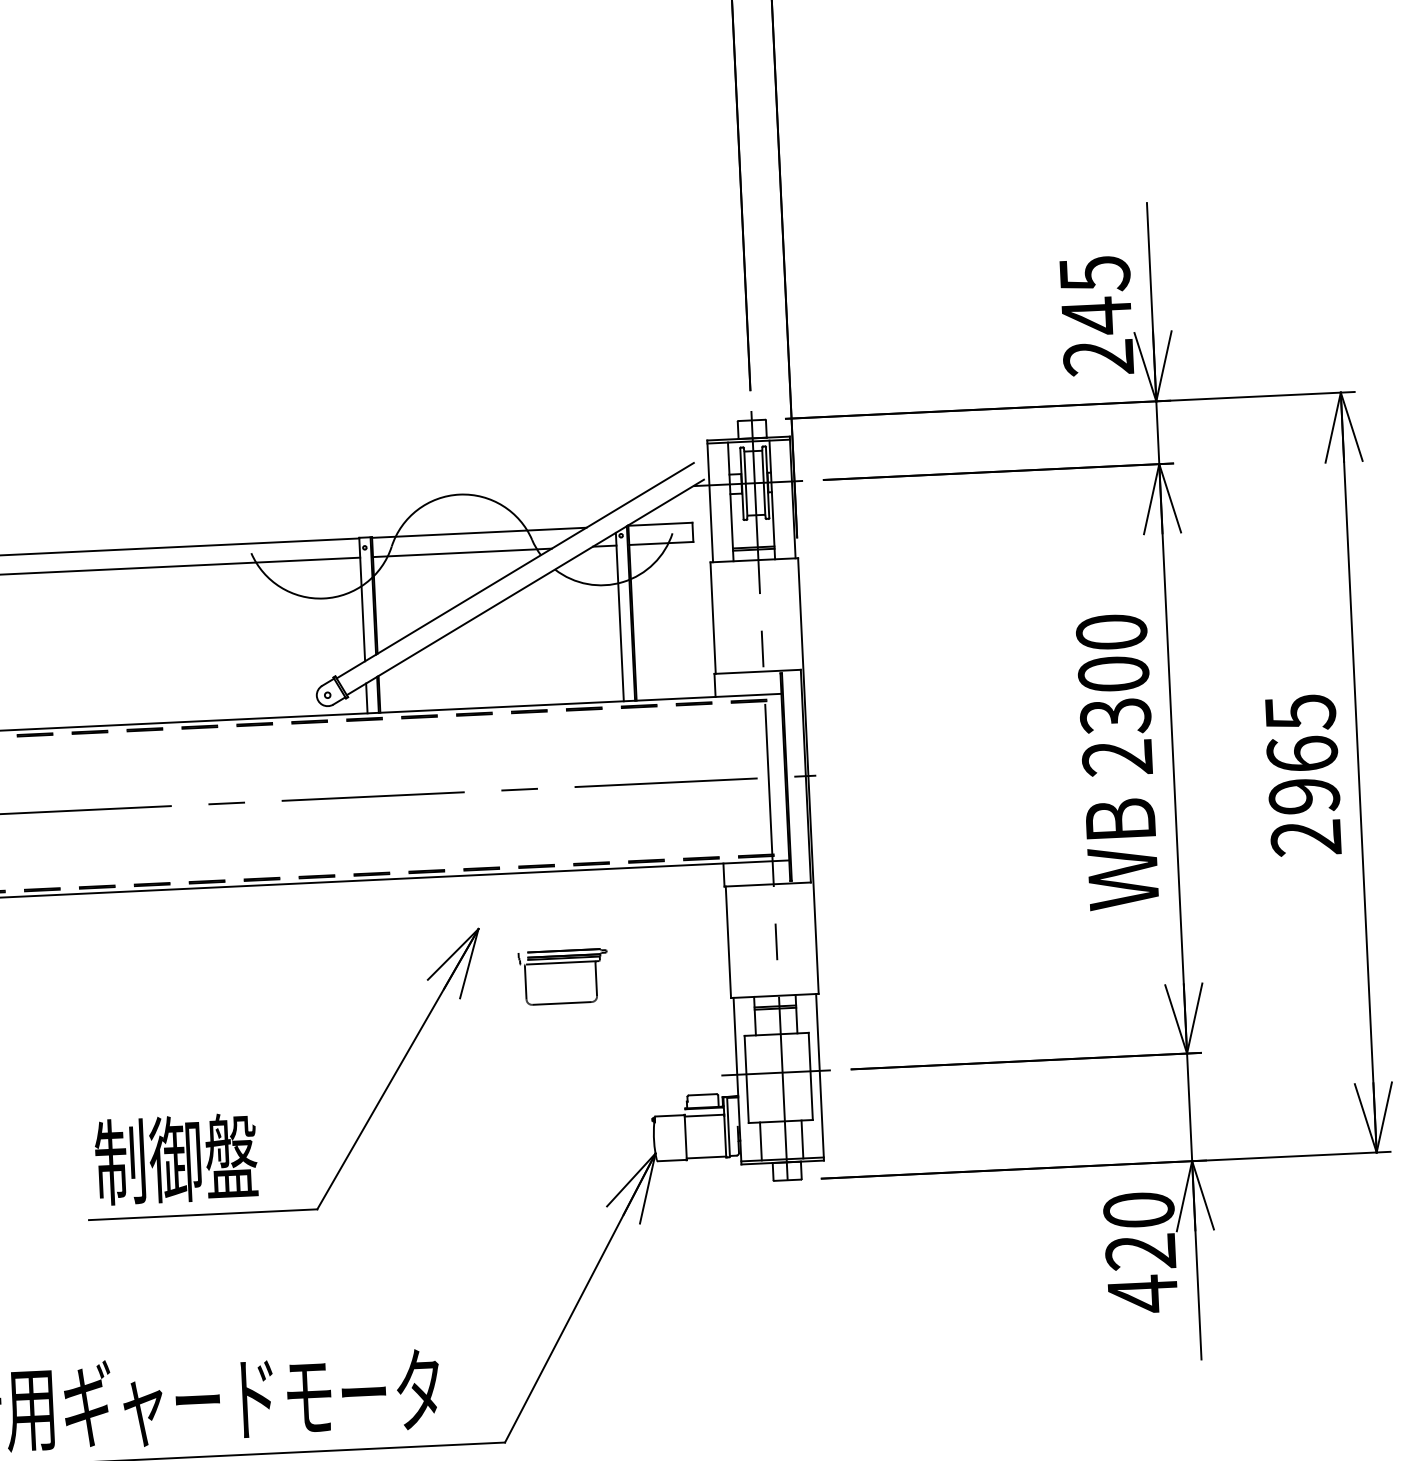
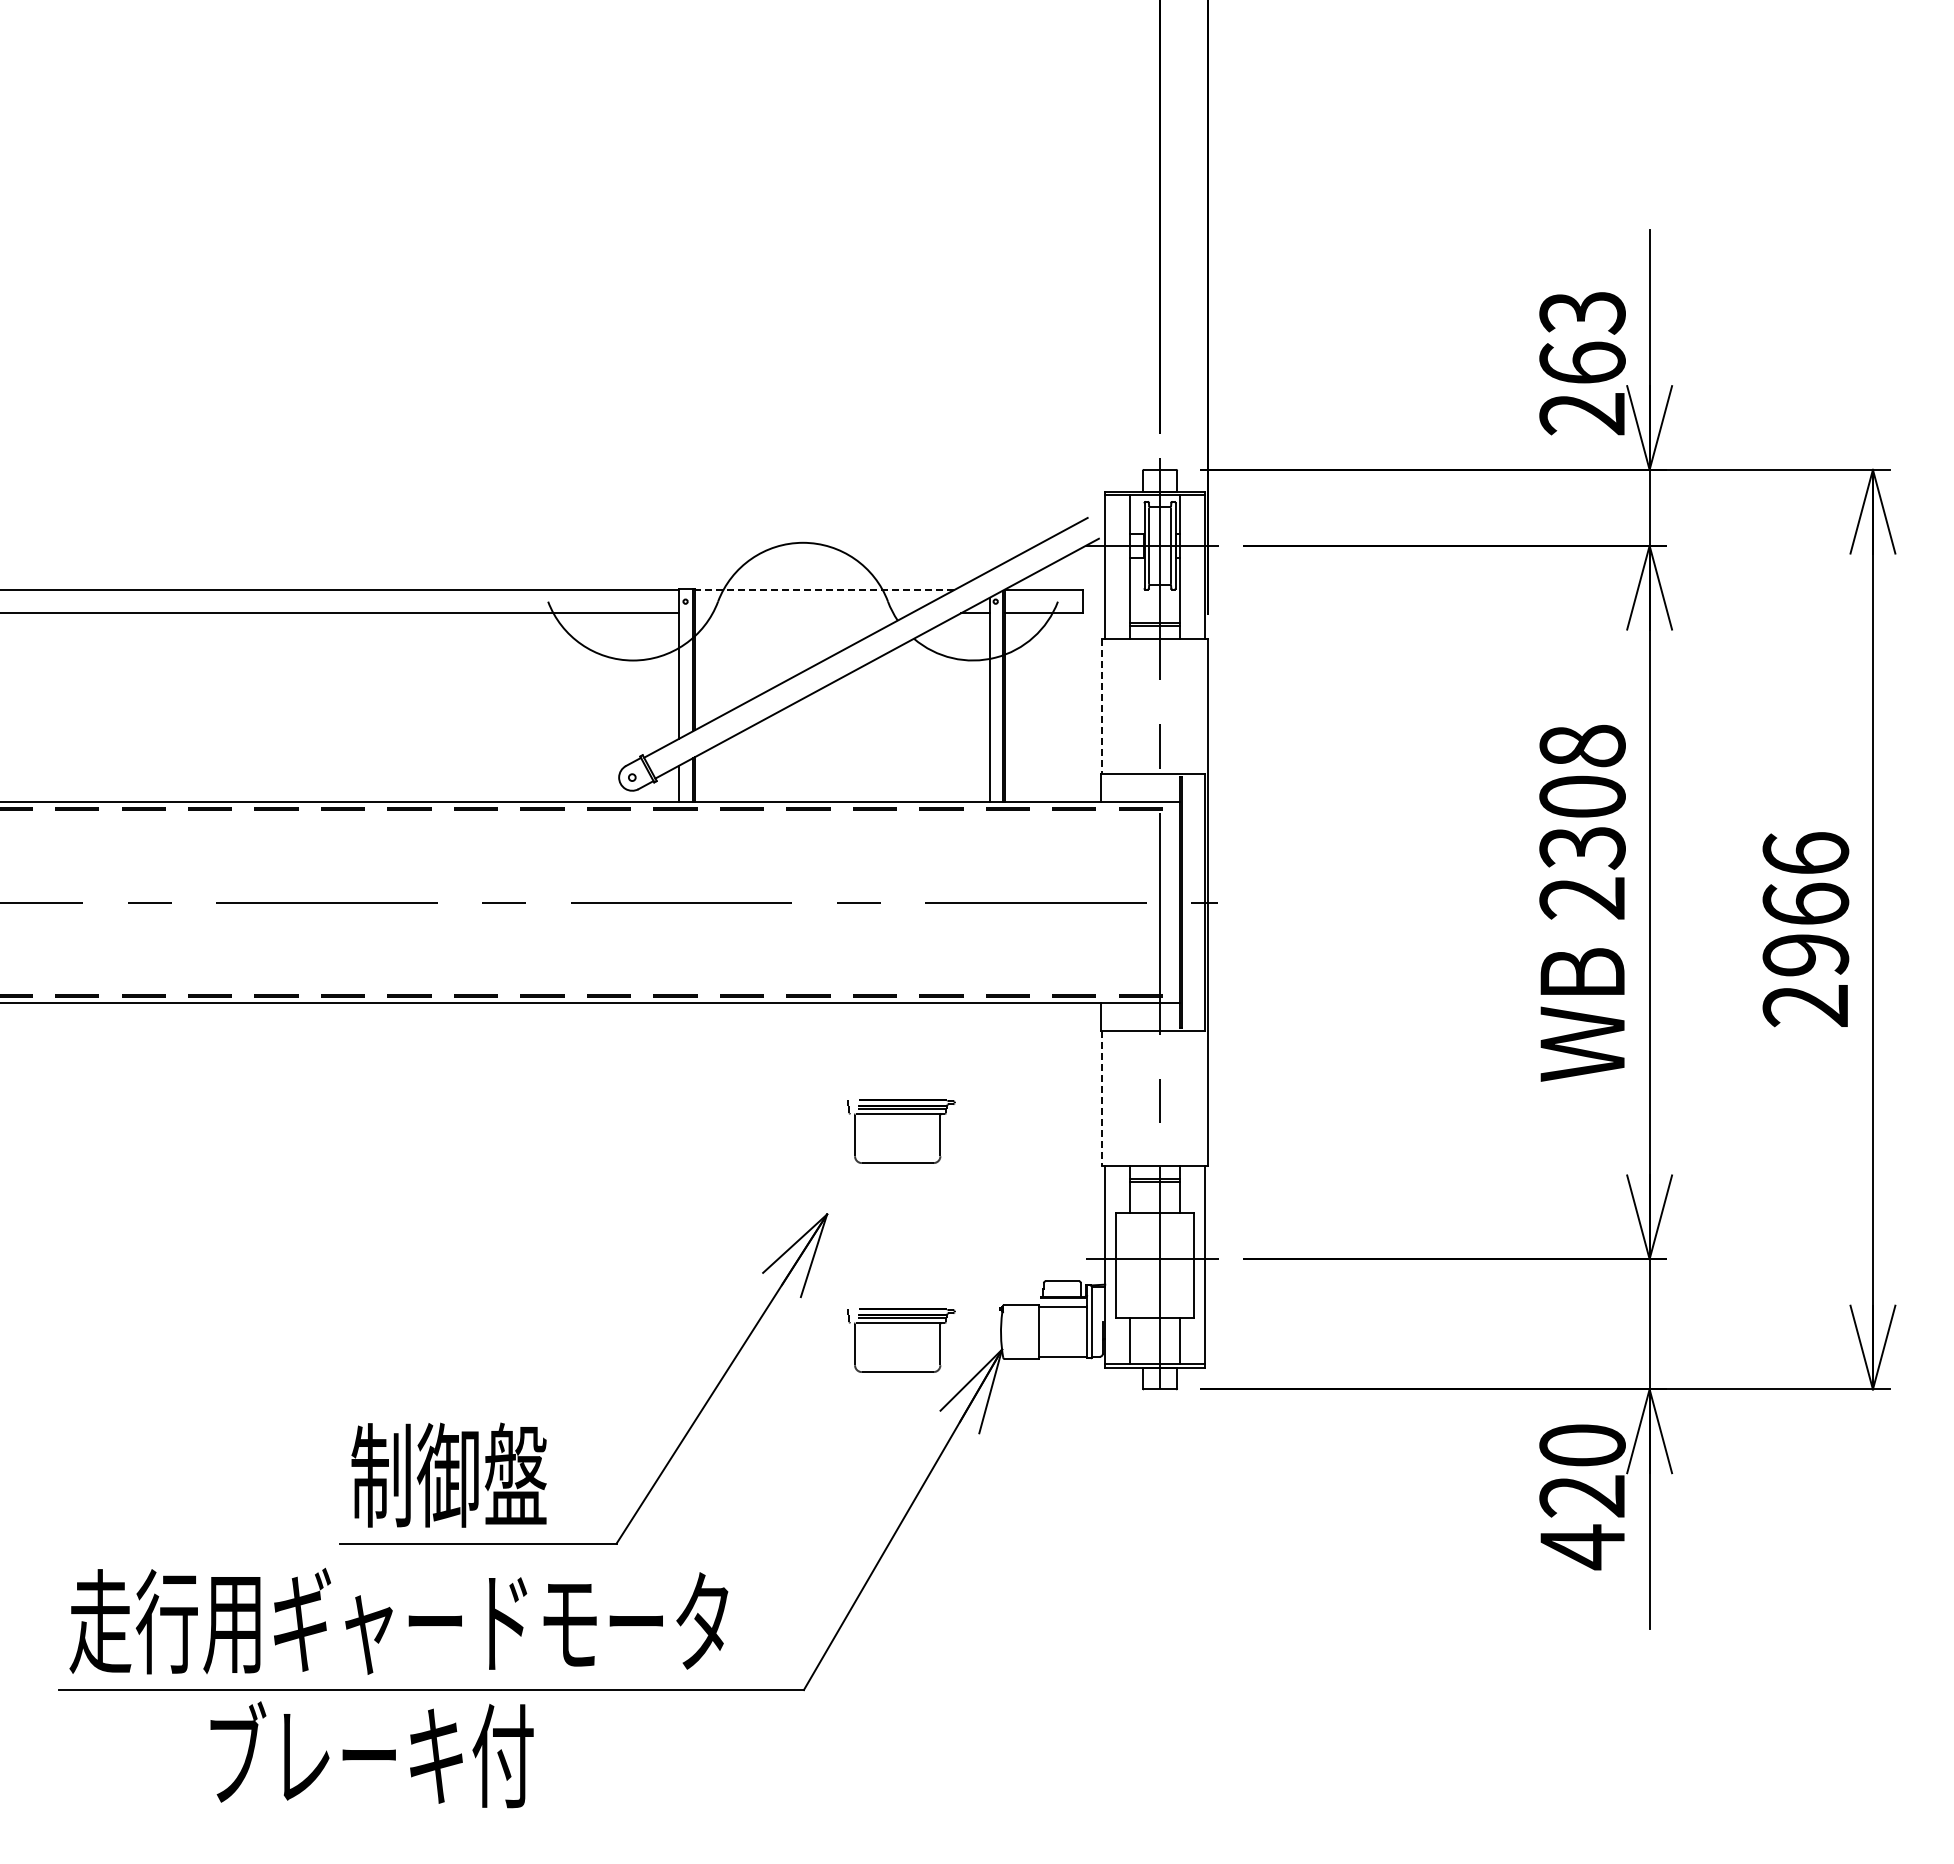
text: (1095, 296) -> (1582, 339), 245 -> 263
line: (479, 533) -> (824, 590), solid -> dashed
line: (461, 553) -> (802, 613), removed
line: (713, 618) -> (1102, 706), solid -> dashed
text: (1111, 631) -> (1582, 745), 2300 -> 2308
text: (1300, 713) -> (1805, 854), 2965 -> 2966
line: (728, 942) -> (1102, 1099), solid -> dashed
part: (247, 1116) -> (537, 1427), moved
part: (572, 1149) -> (901, 1340), added

